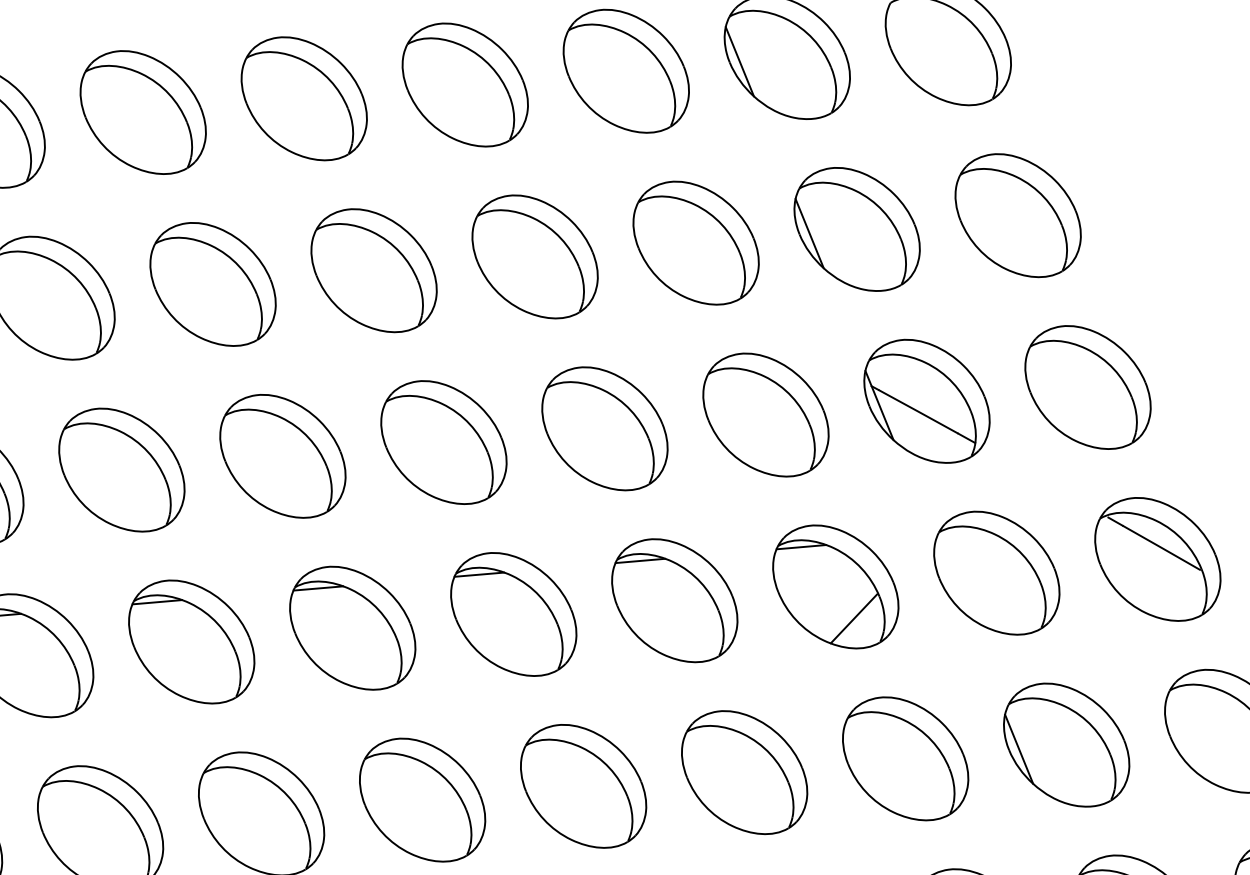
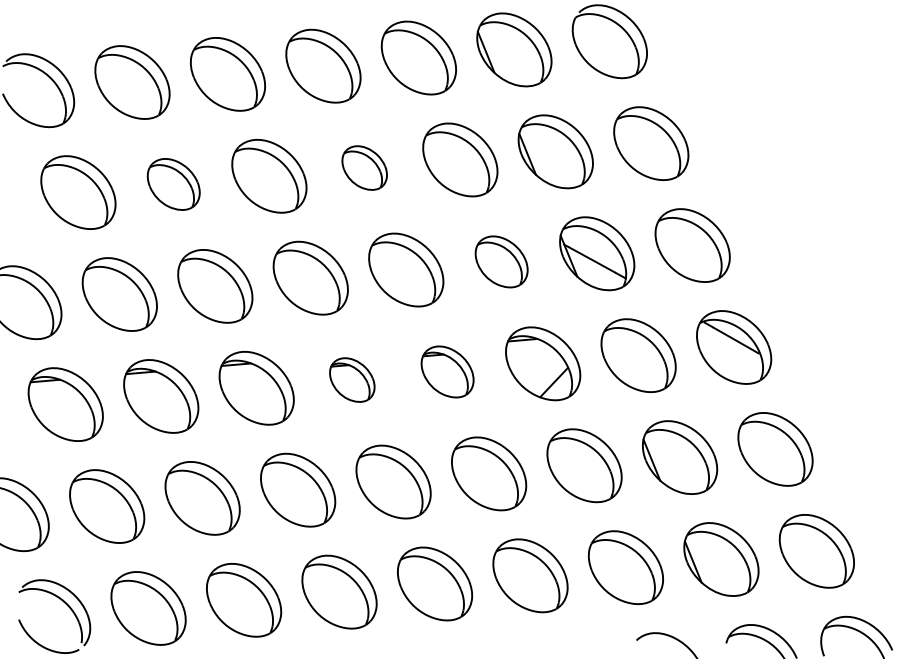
part: (534, 255) -> (364, 167), size x0.6
part: (212, 284) -> (173, 184), size x0.7
part: (765, 414) -> (501, 261), size x0.7
part: (674, 599) -> (447, 371), size x0.7
part: (514, 613) -> (352, 379), size x0.6

